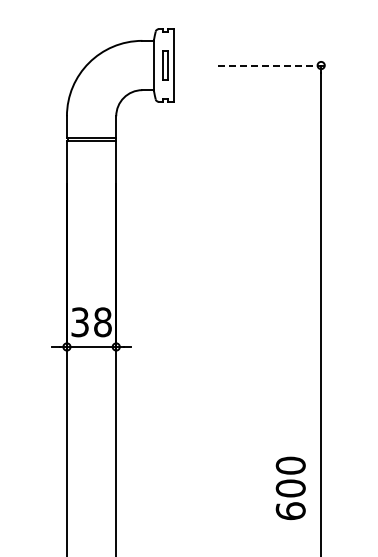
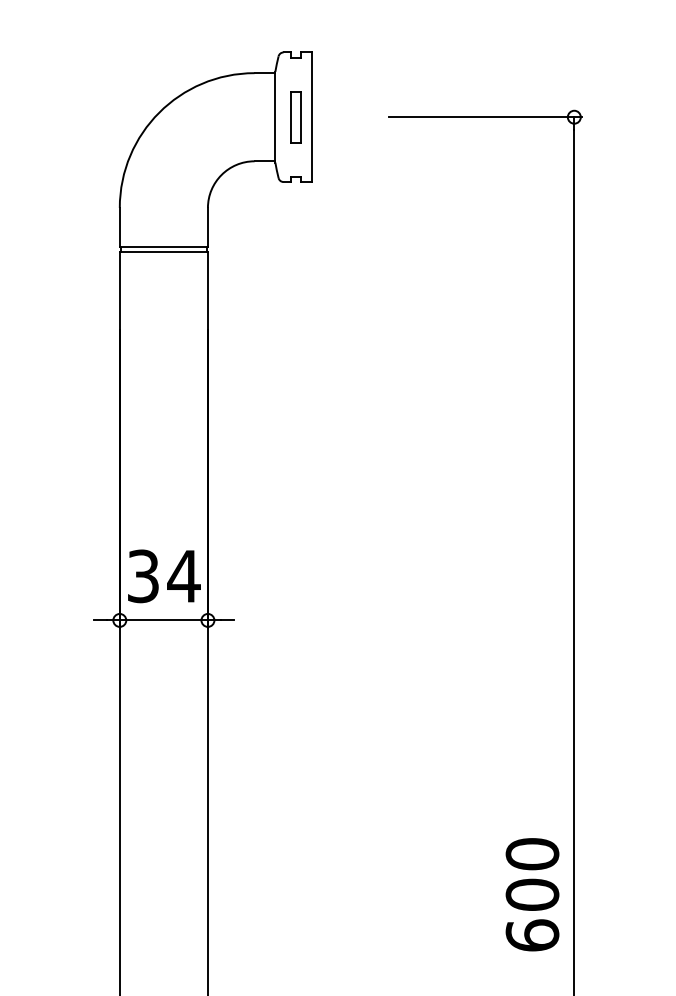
line: (271, 65) -> (485, 117), dashed -> solid
text: (102, 322) -> (183, 576), 38 -> 34
text: (290, 487) -> (531, 893), moved

